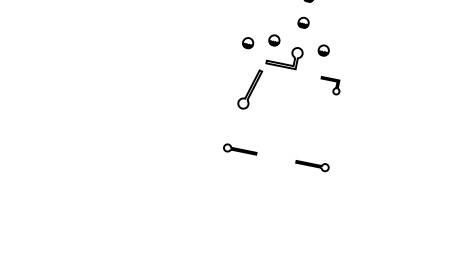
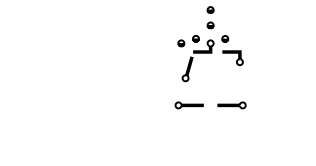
part: (329, 86) -> (232, 58), size x1.67
part: (239, 150) -> (188, 105), size x1.43
part: (311, 165) -> (231, 105), size x1.43

